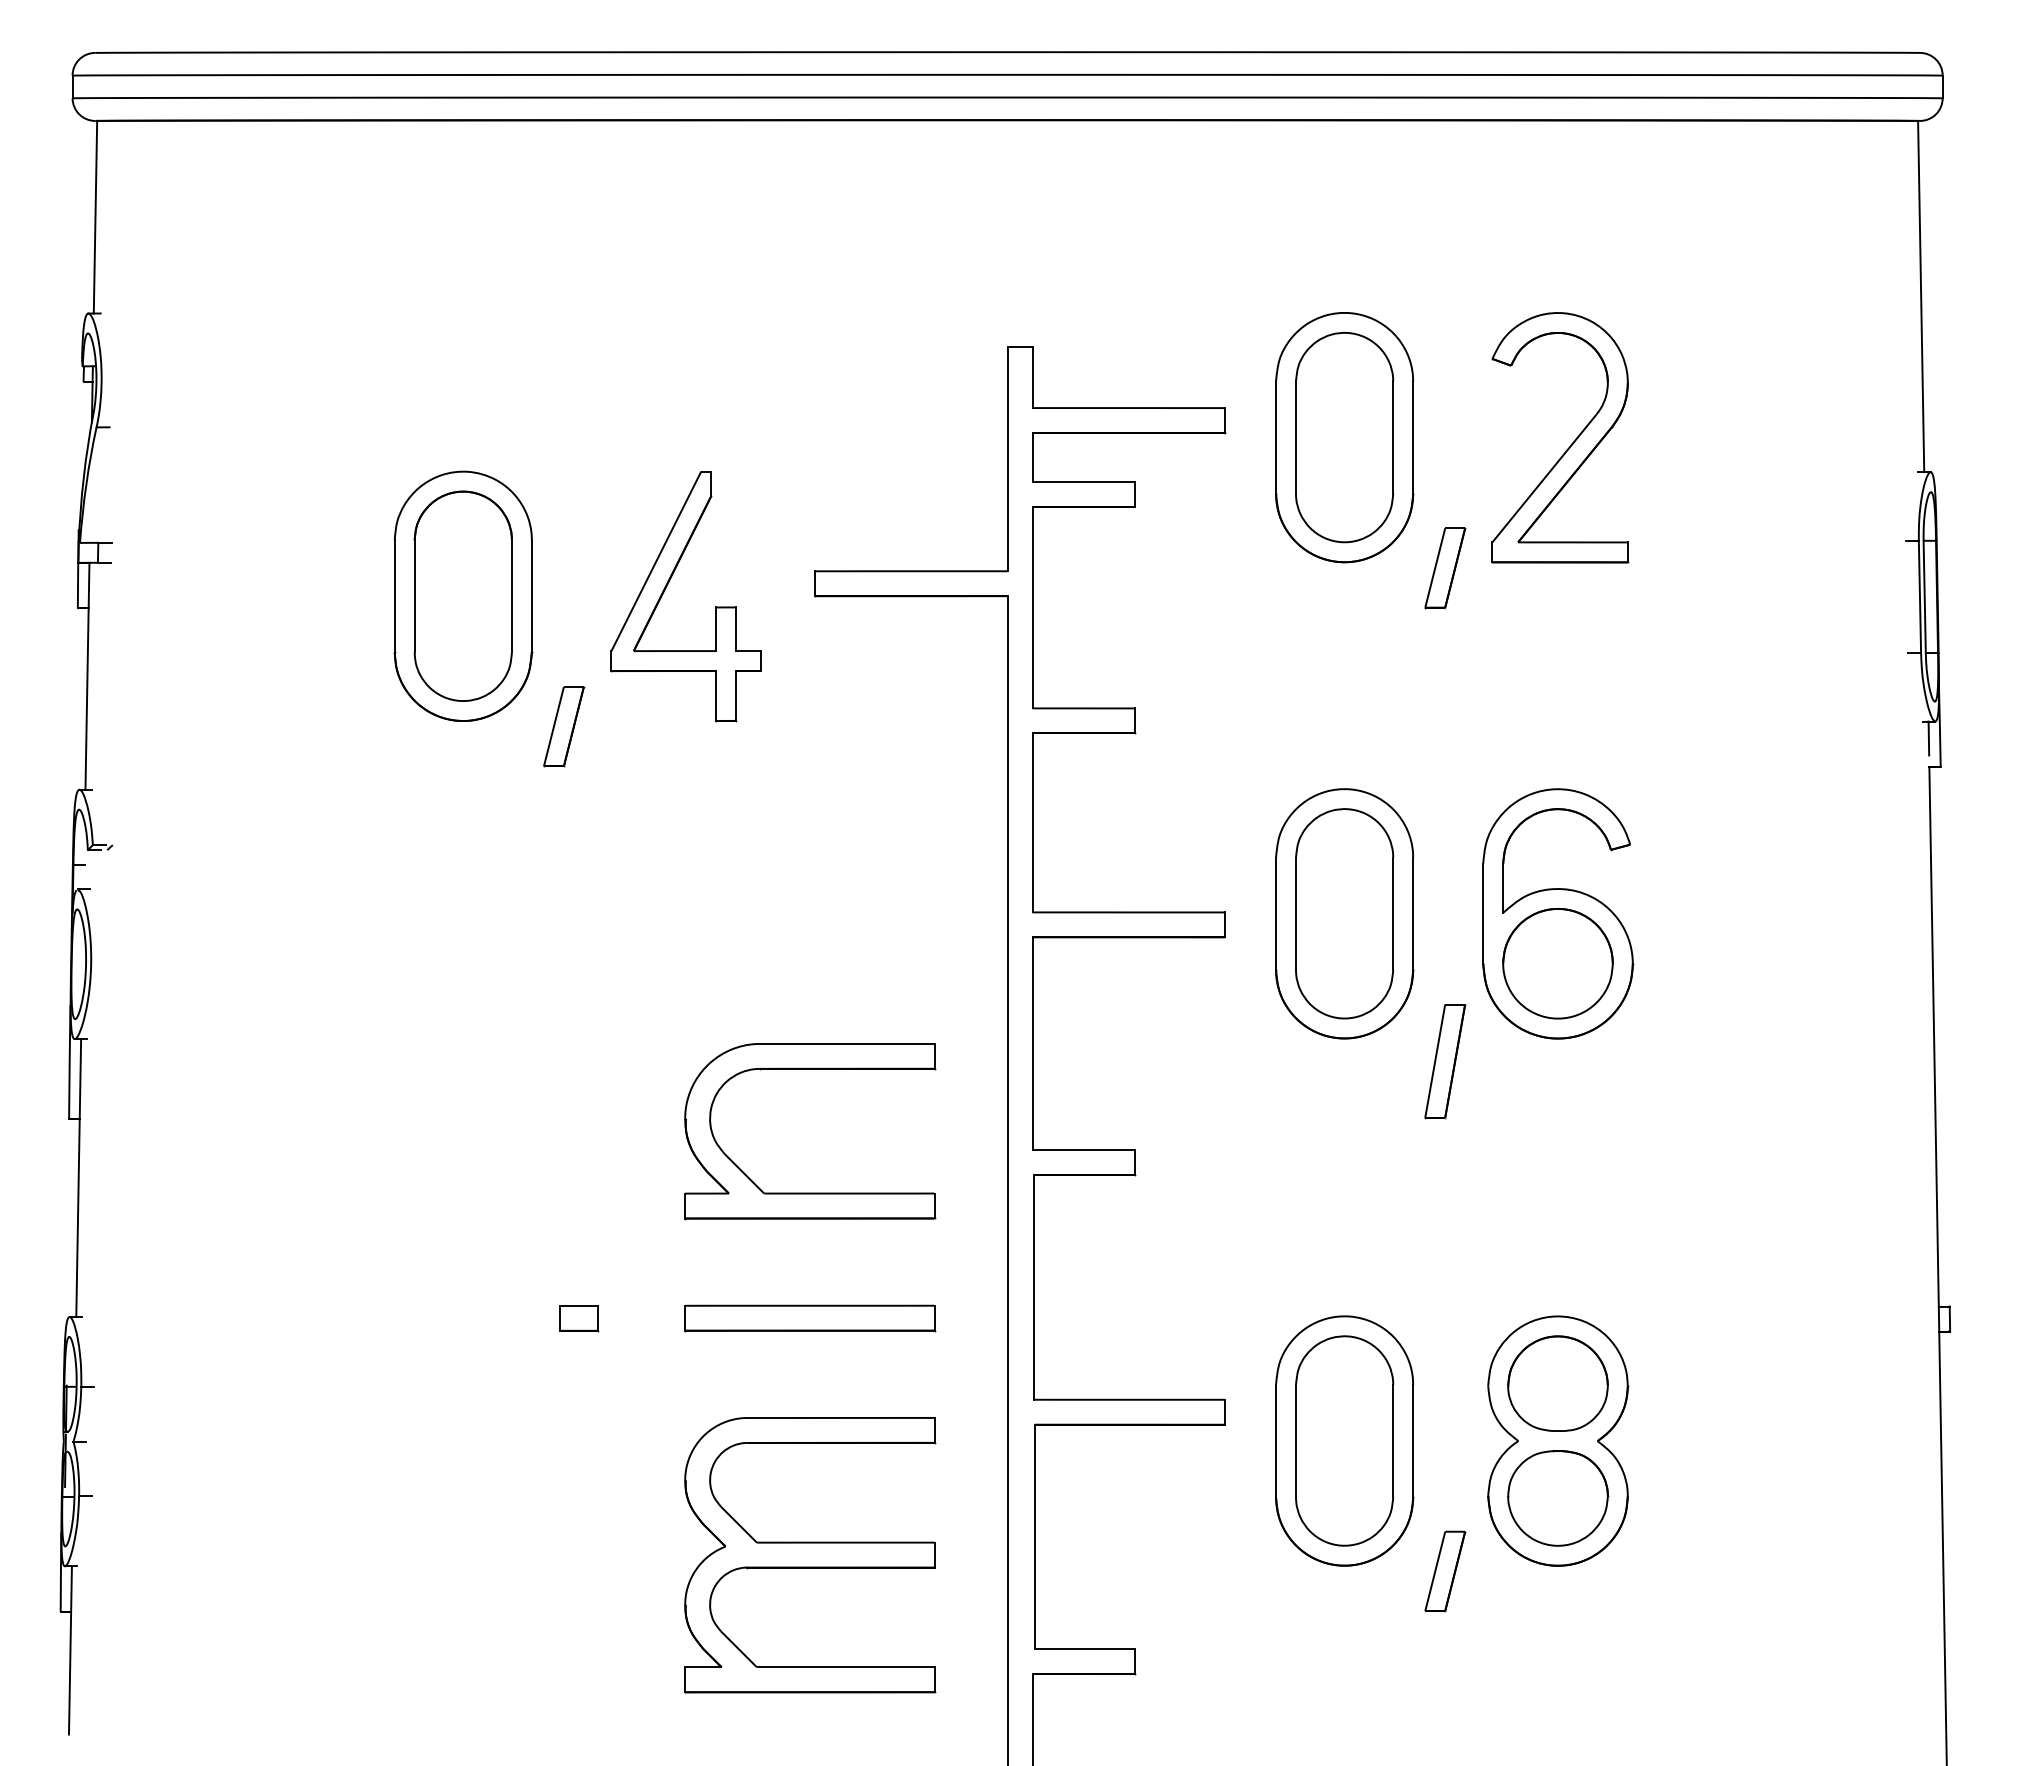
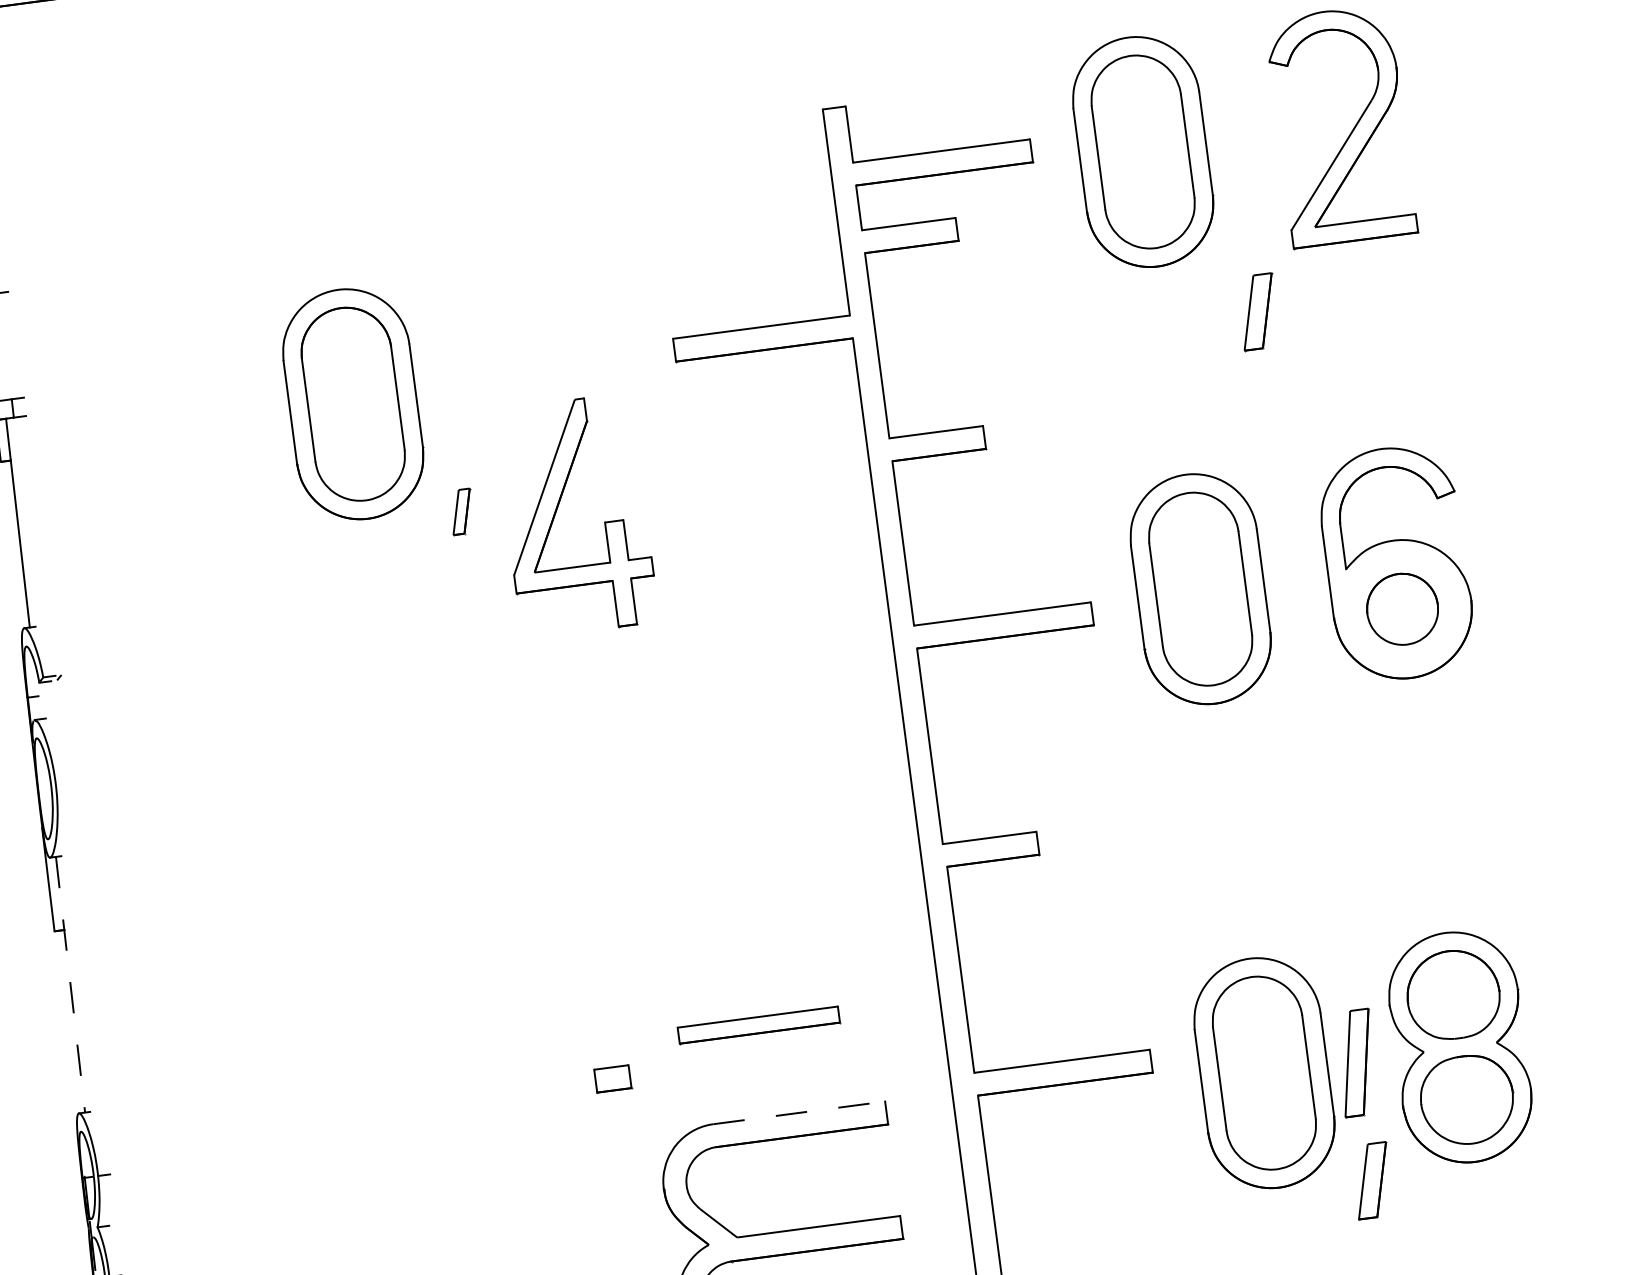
part: (1445, 568) -> (1258, 312), moved
part: (667, 586) -> (557, 509), moved
part: (564, 726) -> (461, 511), size x0.6
part: (1557, 963) -> (1402, 609), size x0.7
part: (1445, 1061) -> (1357, 1063), moved
line: (78, 1178) -> (70, 985), solid -> dashed
part: (810, 1192) -> (744, 909), removed
part: (579, 1318) -> (613, 1079), moved
part: (810, 1318) -> (759, 1025), size x0.7
line: (840, 1417) -> (798, 1112), solid -> dashed

